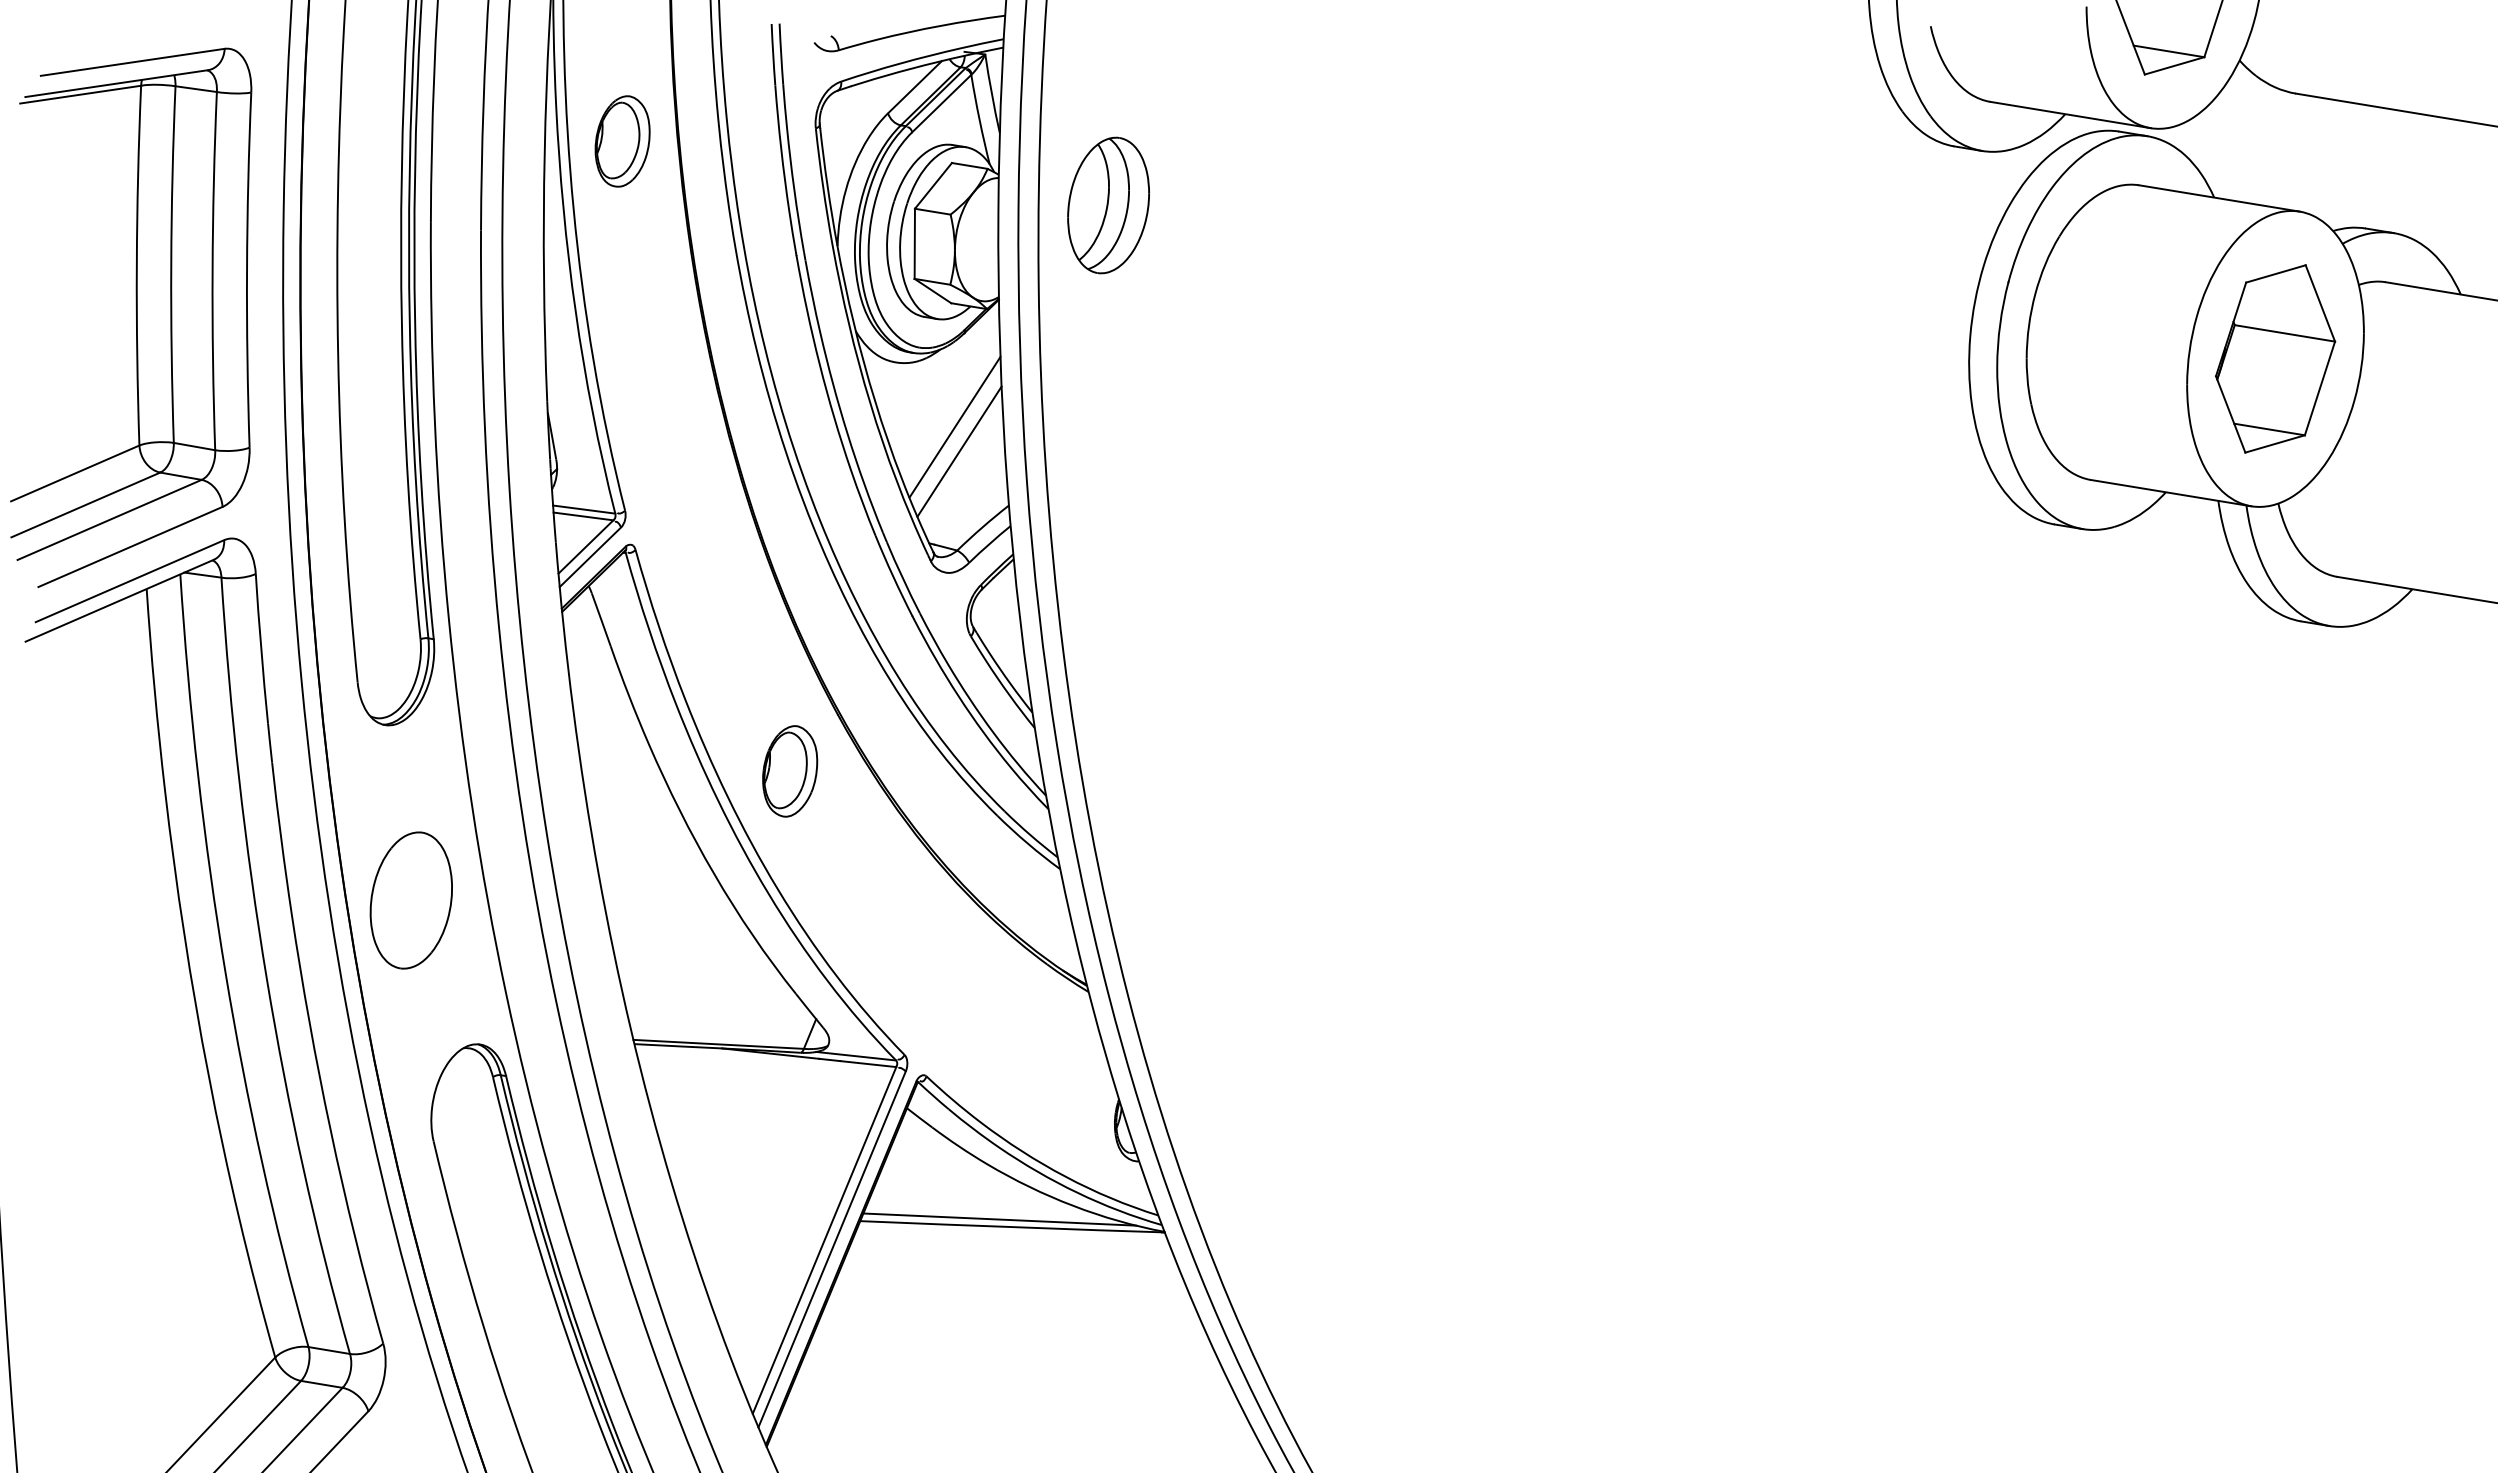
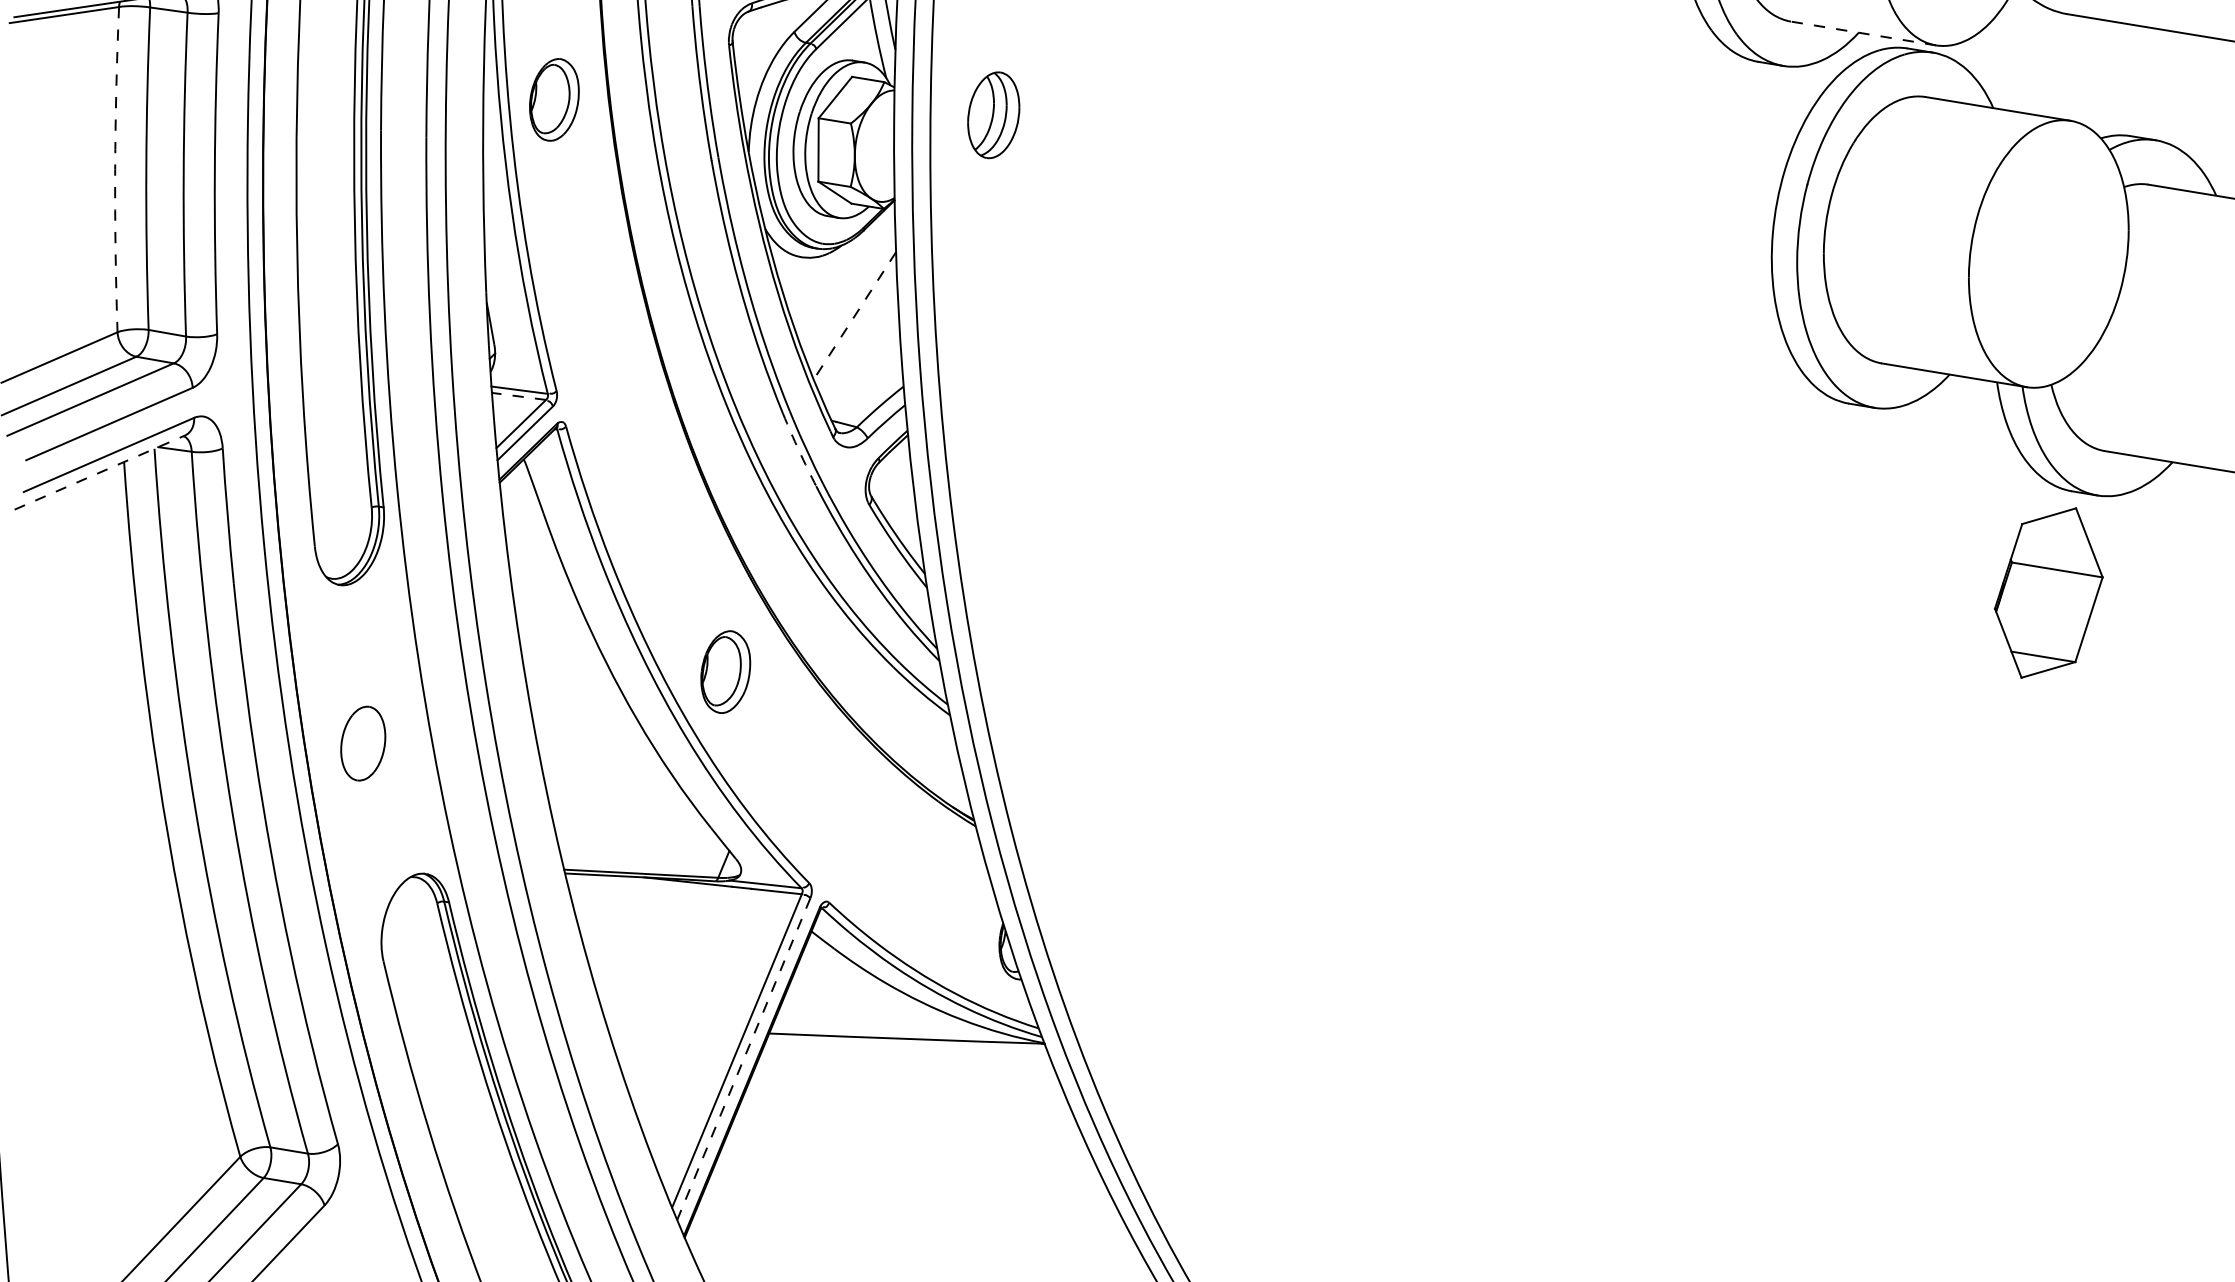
line: (2070, 114) -> (1863, 33), solid -> dashed
part: (622, 141) -> (554, 99), moved
part: (1108, 205) -> (993, 115), size x0.7
arc: (136, 265) -> (114, 169), solid -> dashed
part: (2275, 358) -> (2048, 592), moved
line: (955, 427) -> (855, 316), solid -> dashed
line: (959, 451) -> (858, 337), removed
line: (582, 516) -> (518, 396), solid -> dashed
arc: (893, 576) -> (799, 450), solid -> dashed
line: (119, 600) -> (99, 472), solid -> dashed
part: (790, 771) -> (726, 672), moved
part: (410, 900) -> (362, 743), size x0.6
line: (999, 1219) -> (895, 1032), removed
line: (832, 1249) -> (744, 1059), solid -> dashed

